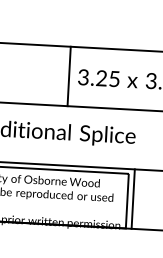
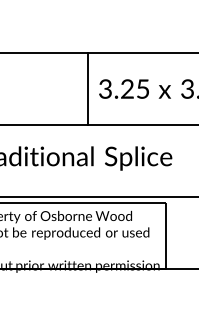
line: (133, 198) -> (173, 232), removed

